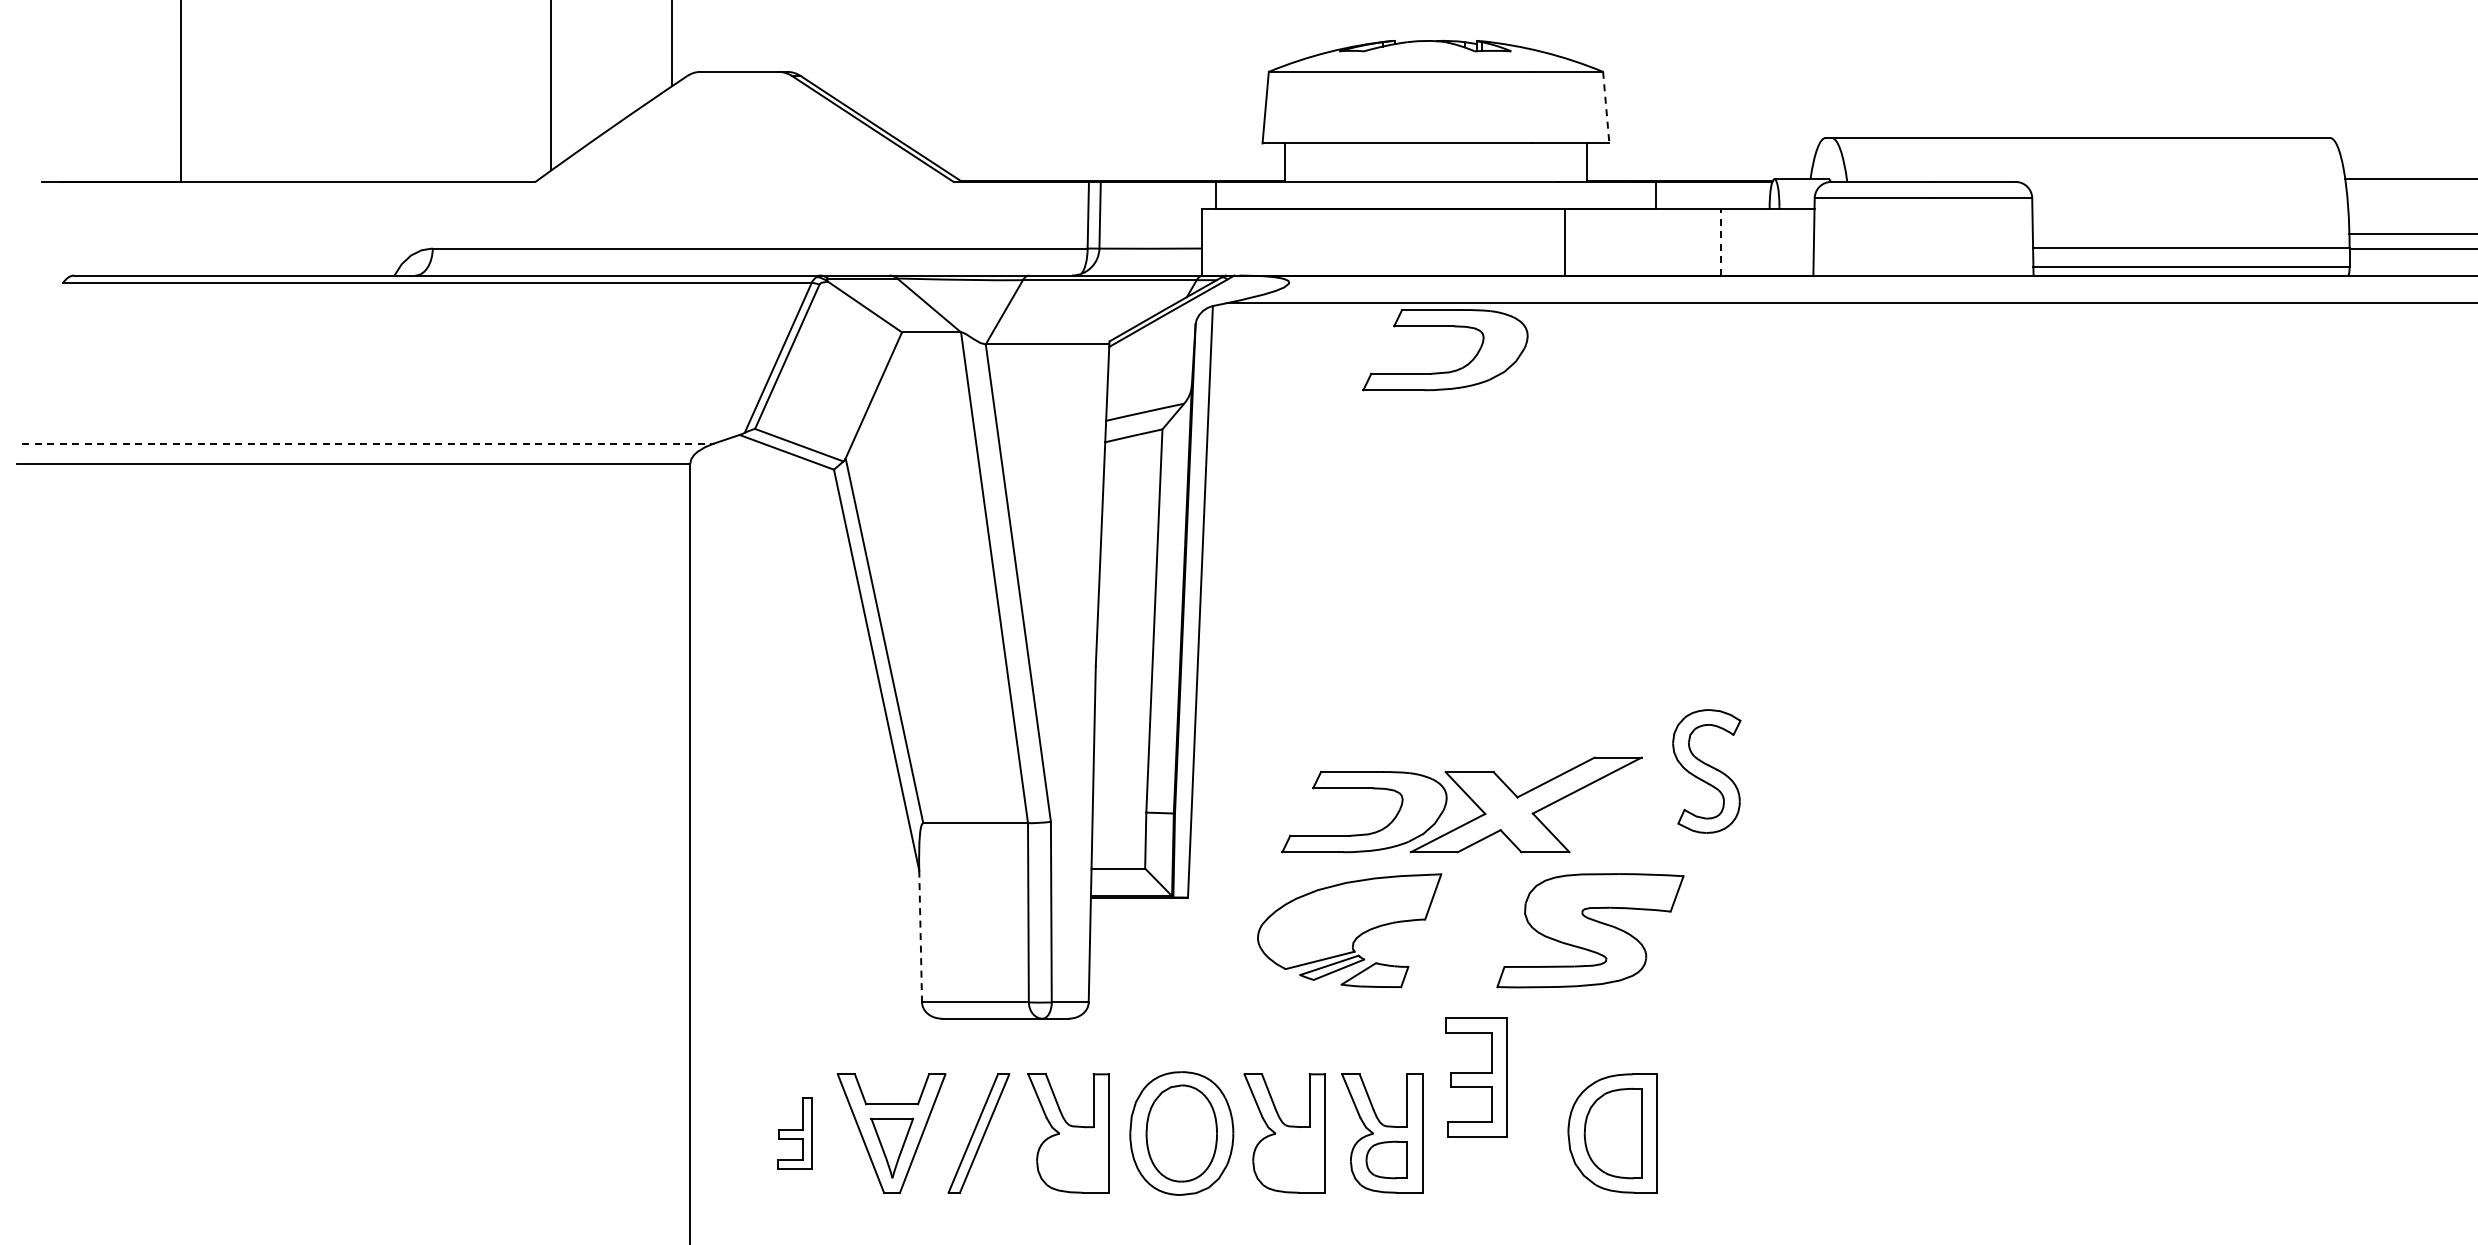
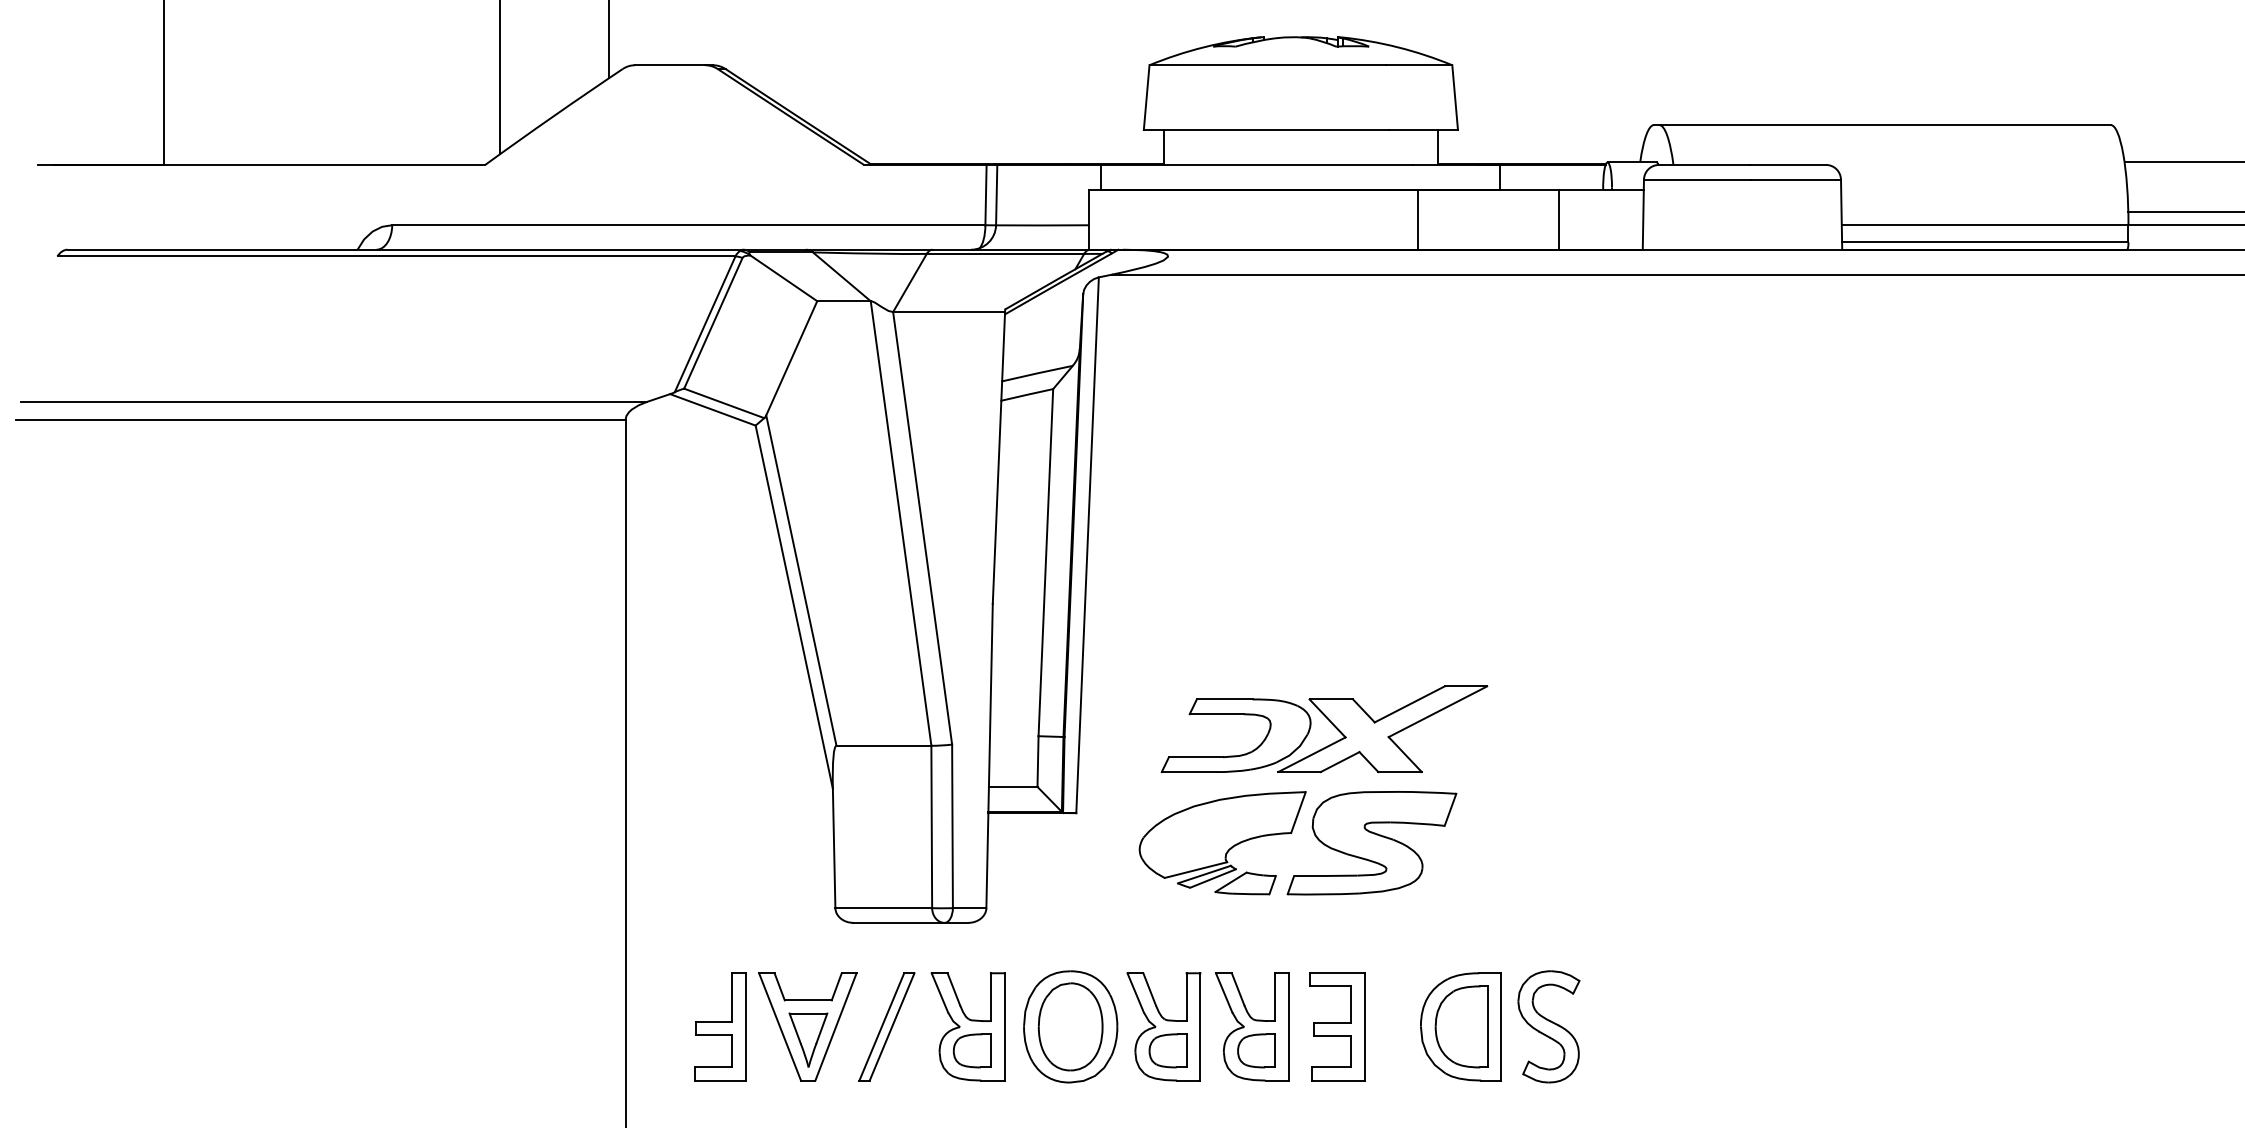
line: (1606, 107) -> (1455, 97), dashed -> solid
line: (1721, 242) -> (1559, 219), dashed -> solid
part: (1451, 370) -> (1314, 335), removed
line: (368, 443) -> (334, 401), dashed -> solid
part: (1706, 771) -> (1548, 1026), moved
part: (1590, 930) -> (1372, 842), moved
line: (920, 936) -> (834, 848), dashed -> solid
part: (1476, 1077) -> (1337, 1026), moved
part: (794, 1133) -> (719, 1026), size x1.67
part: (1072, 1159) -> (971, 1050), added
part: (1289, 1159) -> (1168, 1050), added

